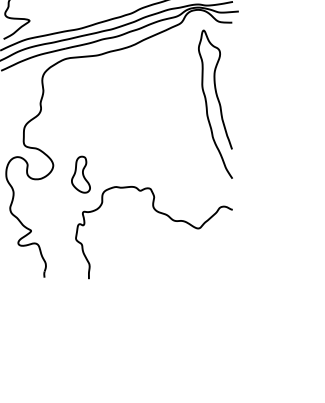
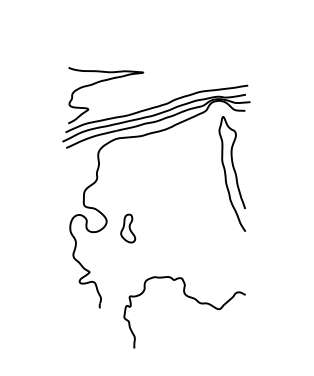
curve: (161, 214) -> (190, 298), moved

